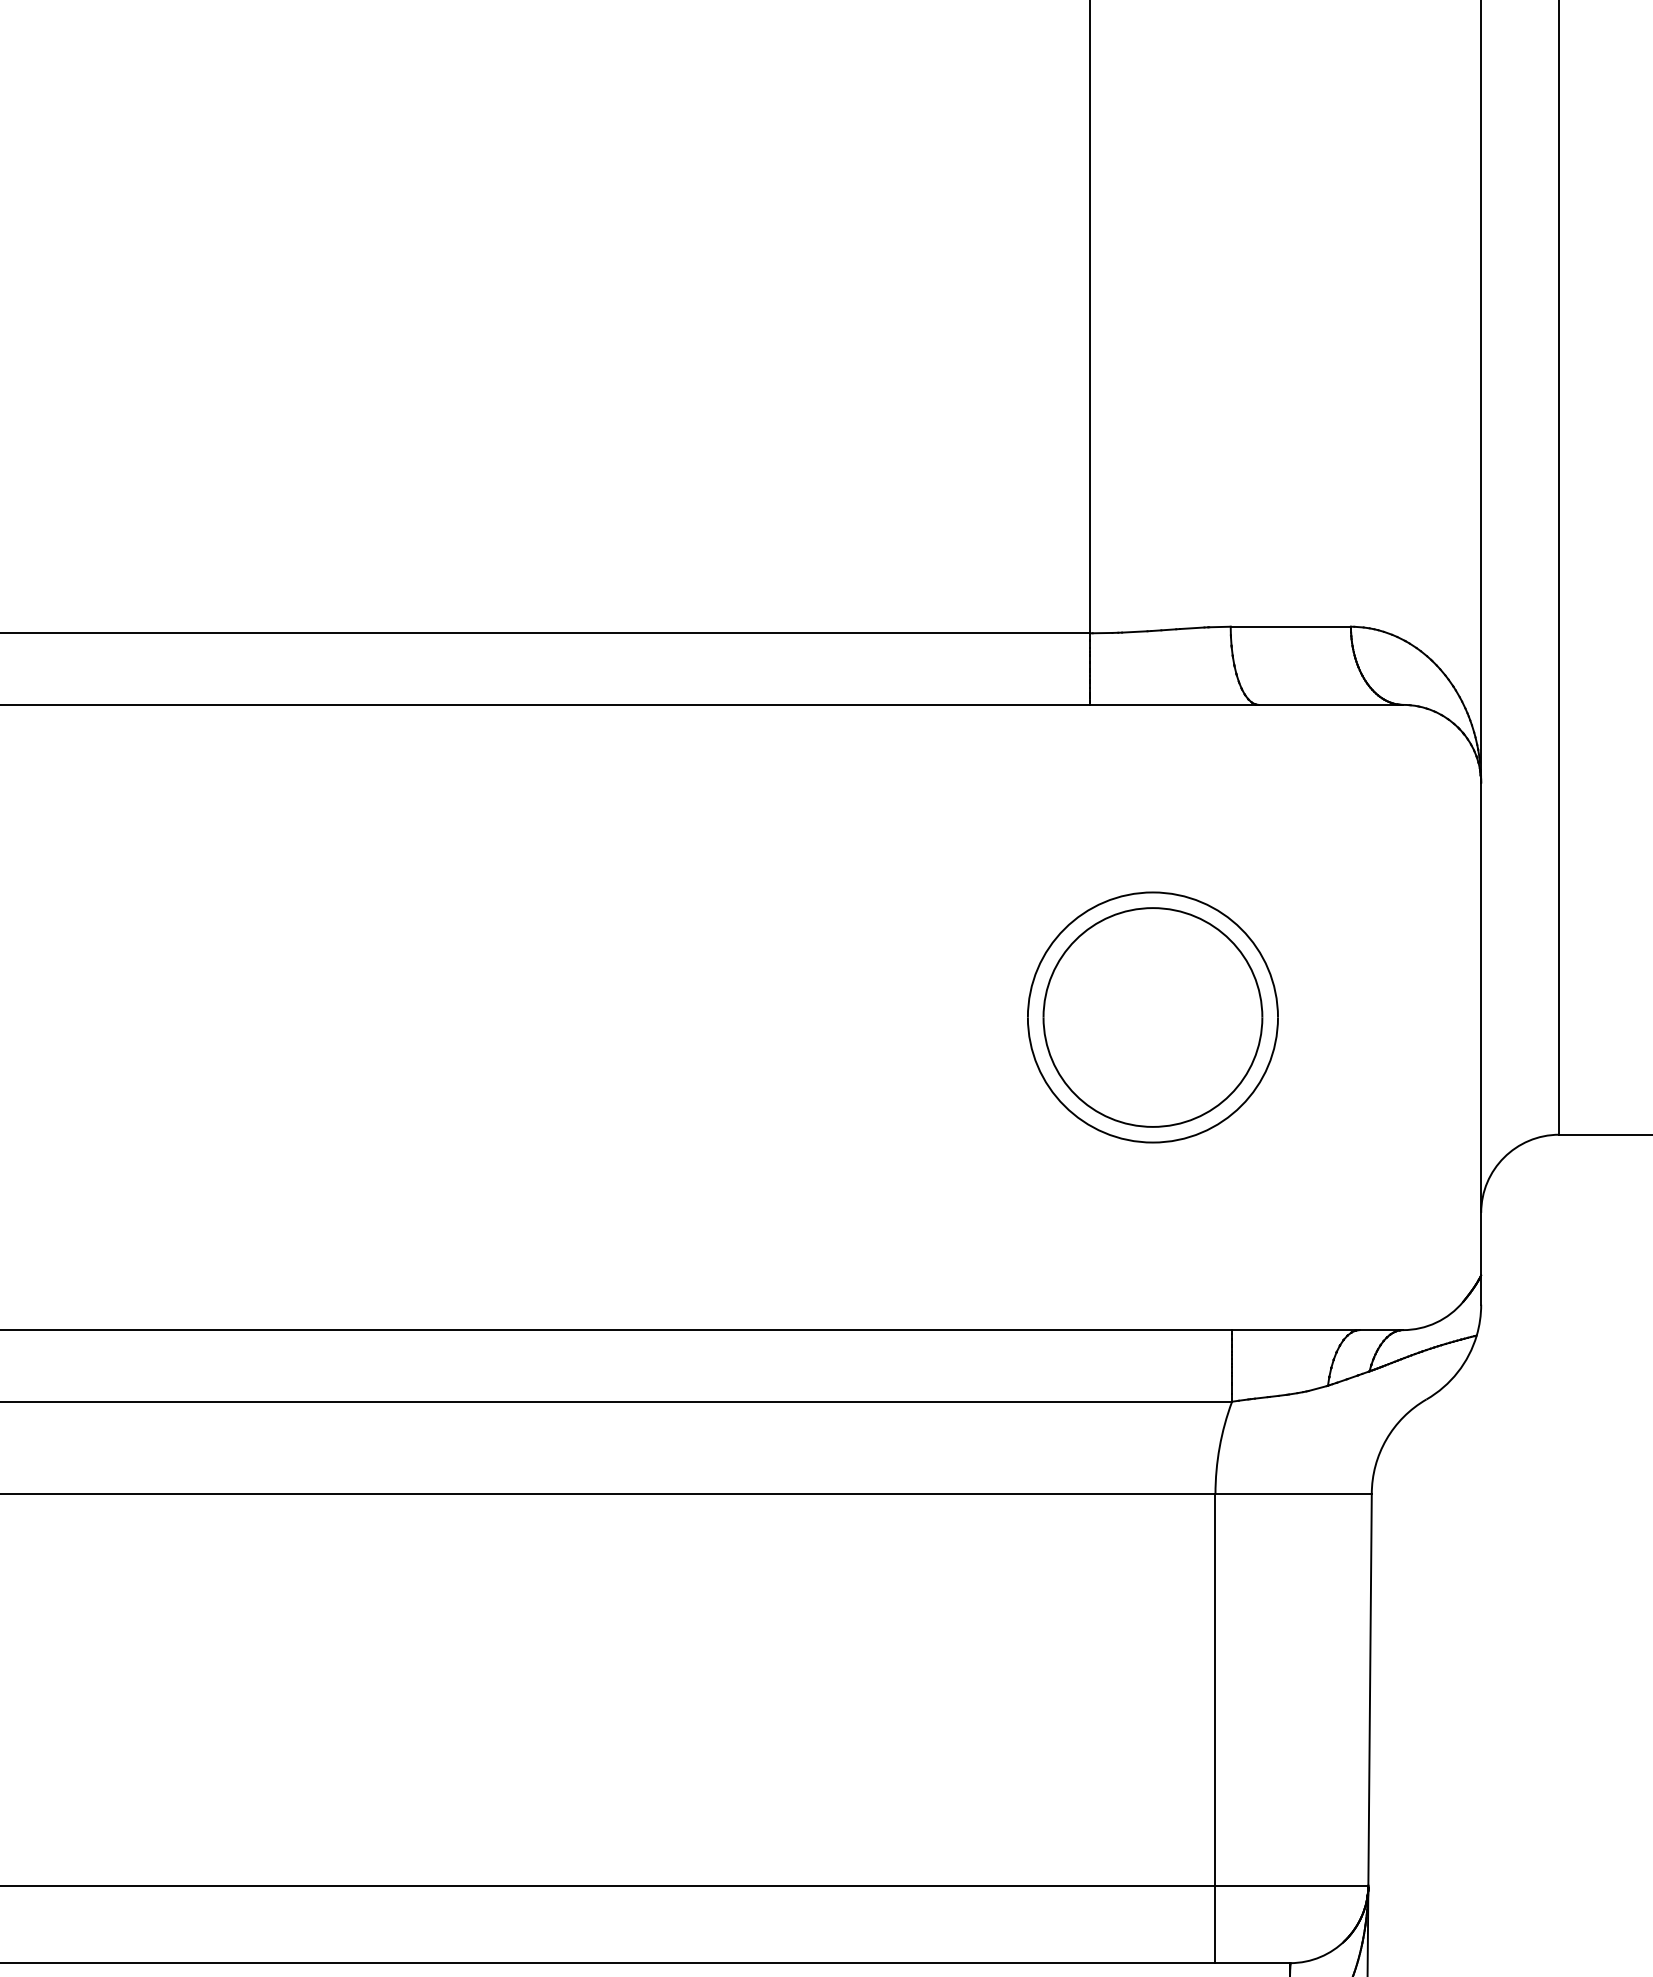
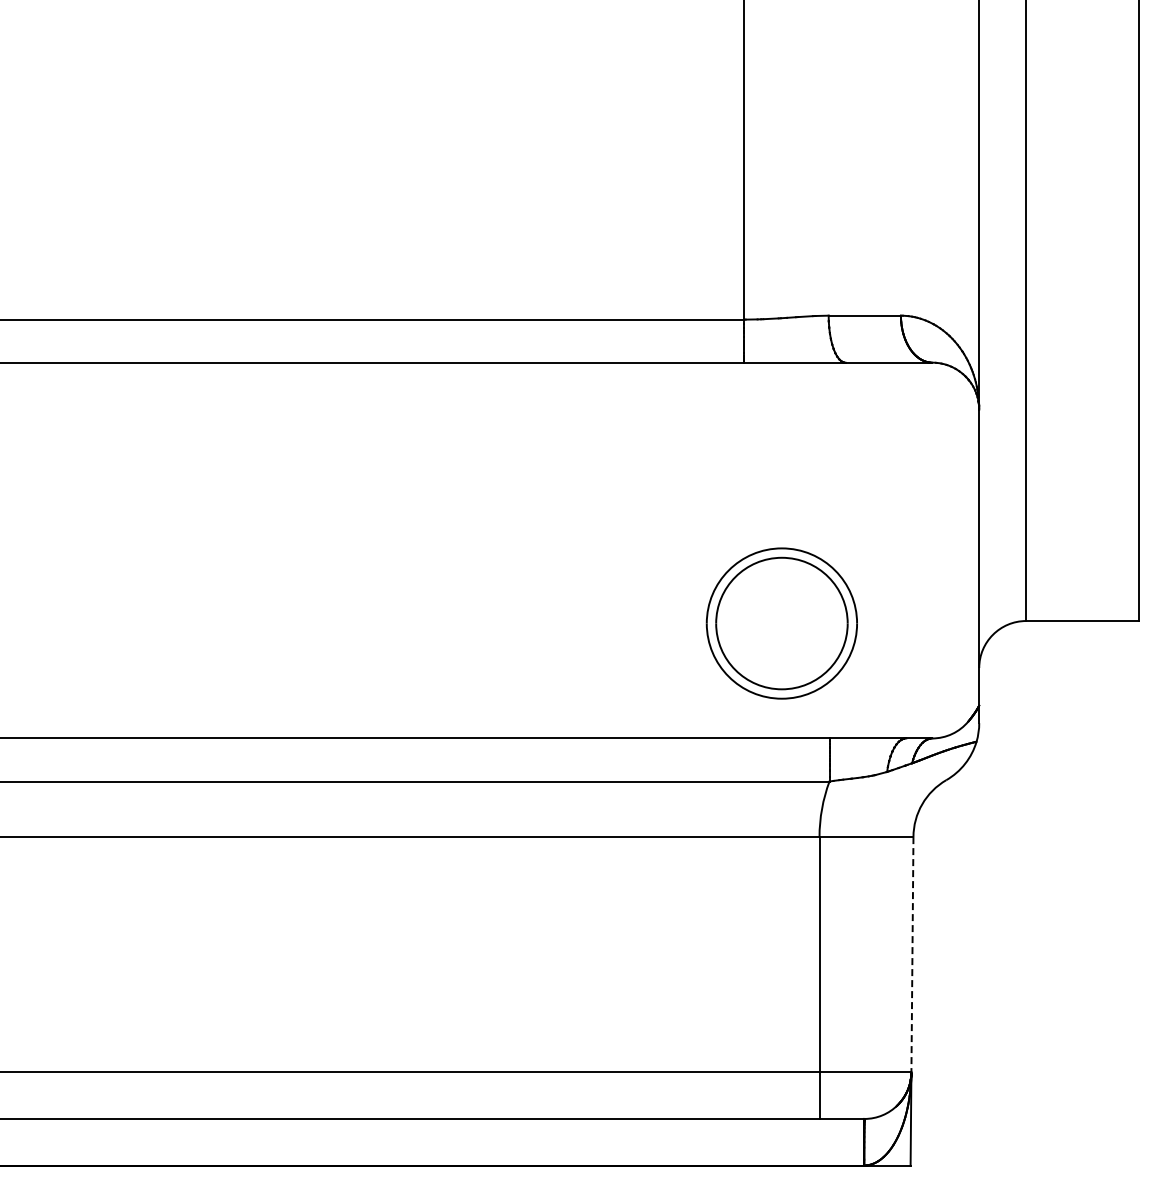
part: (1152, 1017) -> (781, 623), moved
line: (1370, 1689) -> (912, 954), solid -> dashed

